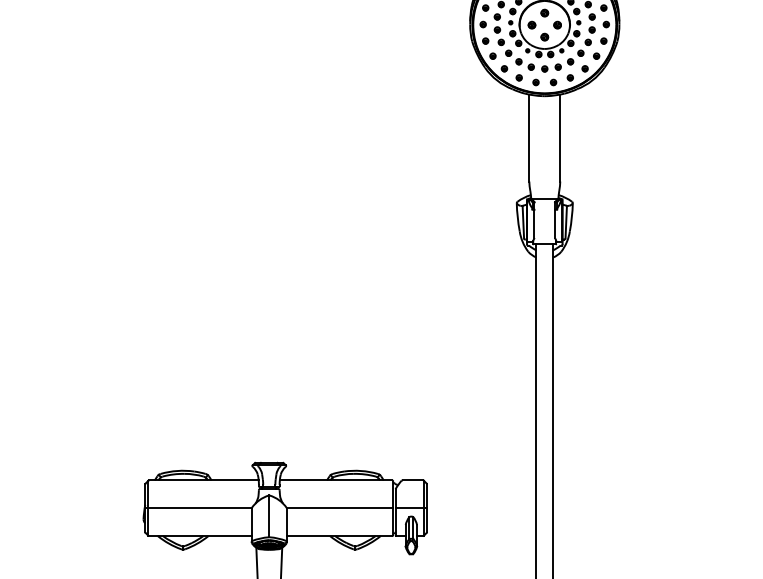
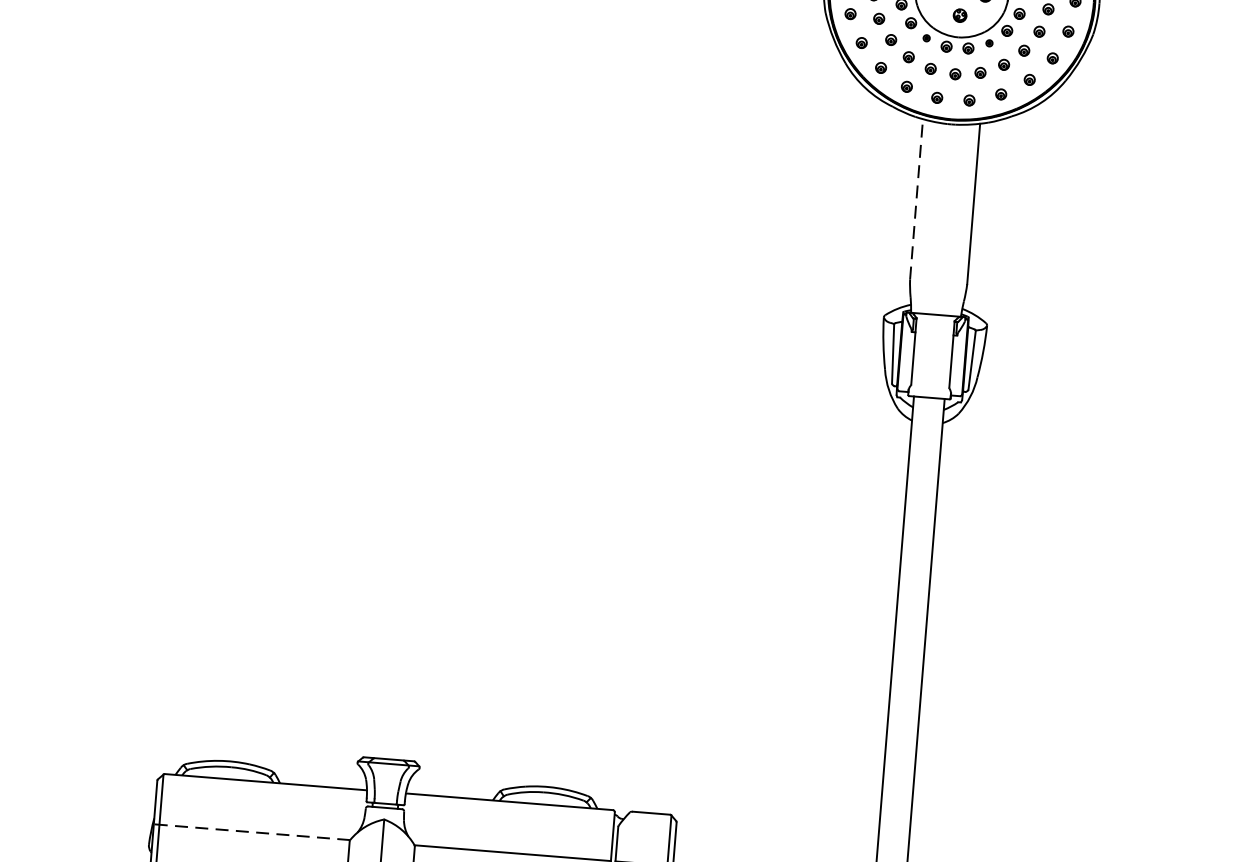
line: (529, 137) -> (917, 198), solid -> dashed
line: (198, 507) -> (251, 831), solid -> dashed

